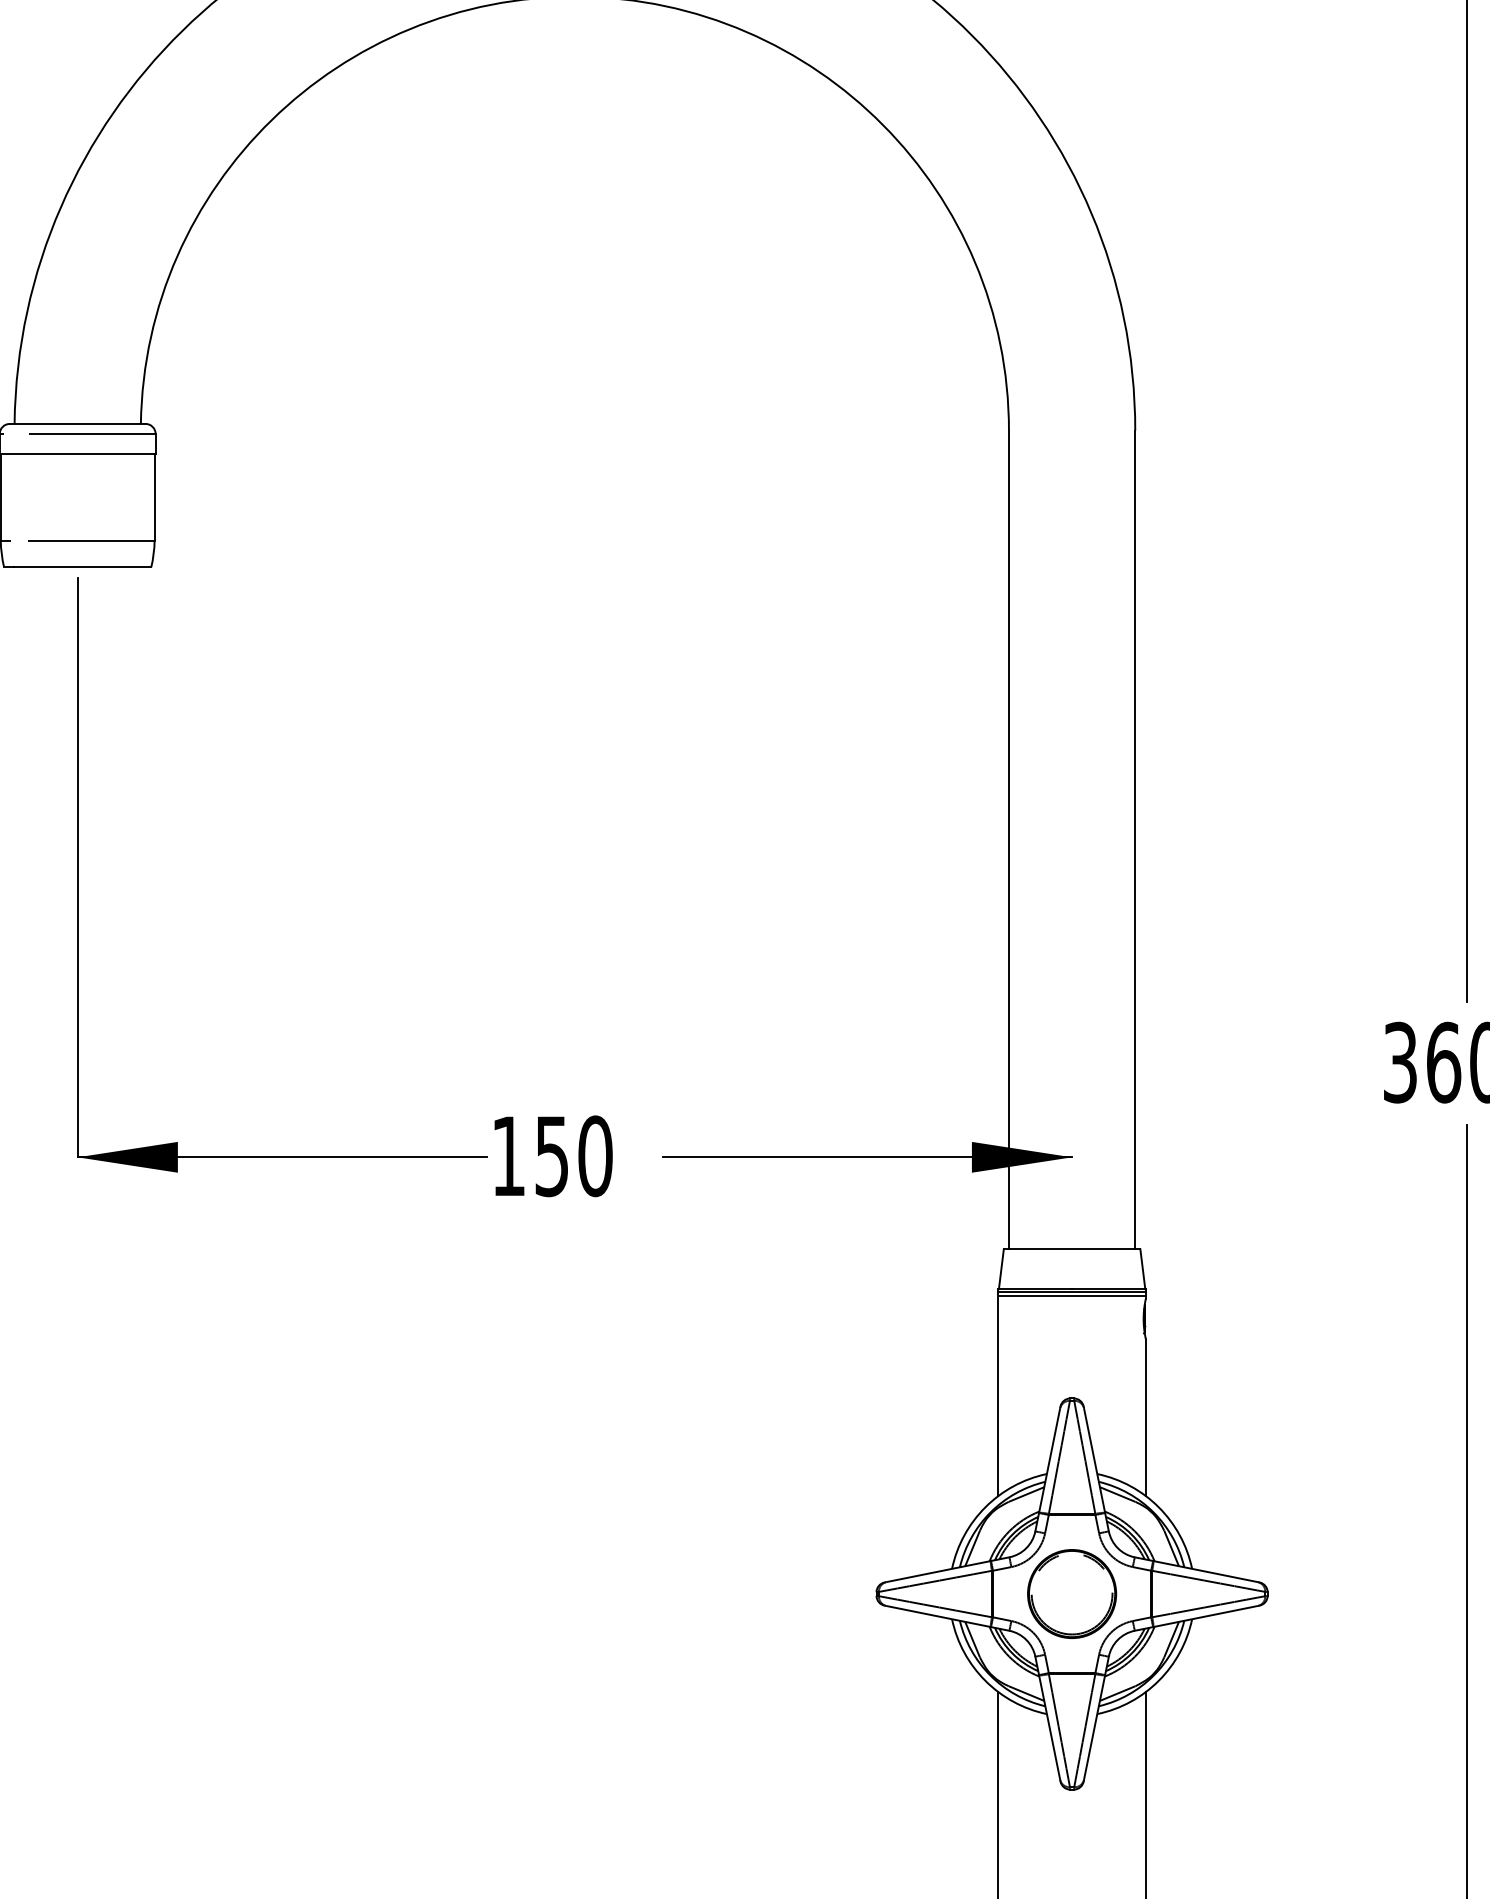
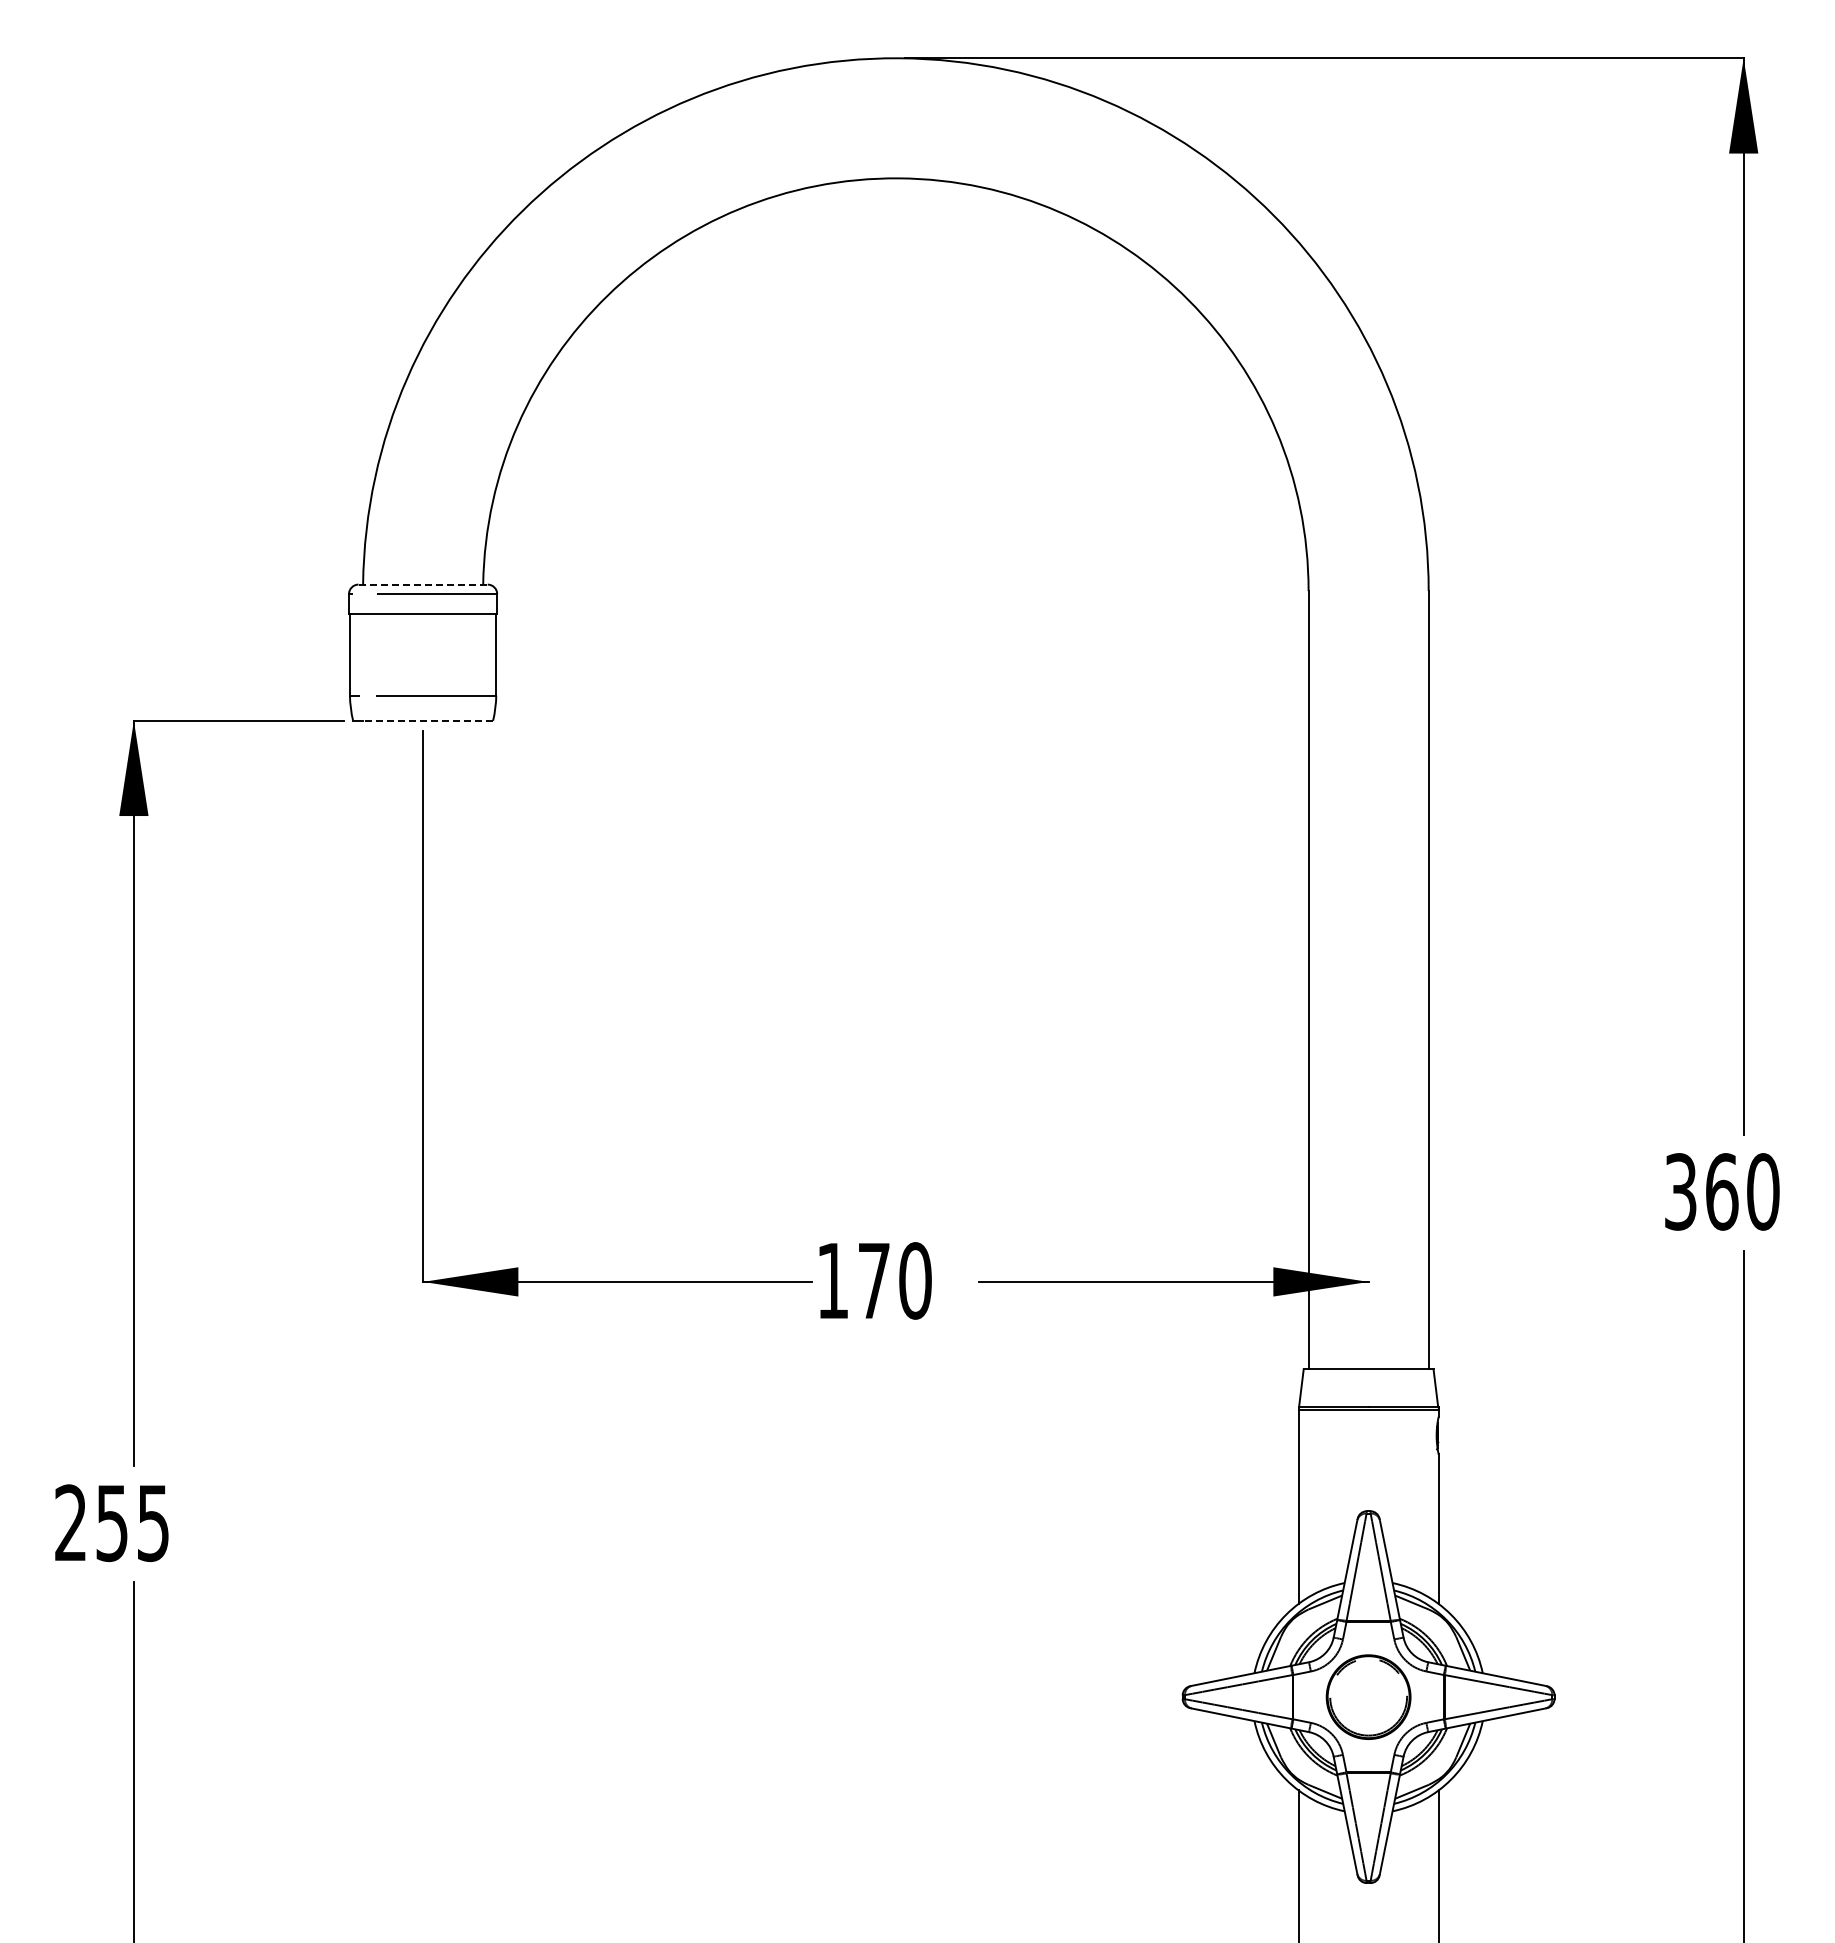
line: (78, 423) -> (423, 584), solid -> dashed
line: (82, 566) -> (427, 720), solid -> dashed
text: (551, 1156) -> (873, 1281), 150 -> 170
line: (1071, 1295) -> (1368, 1413), removed

